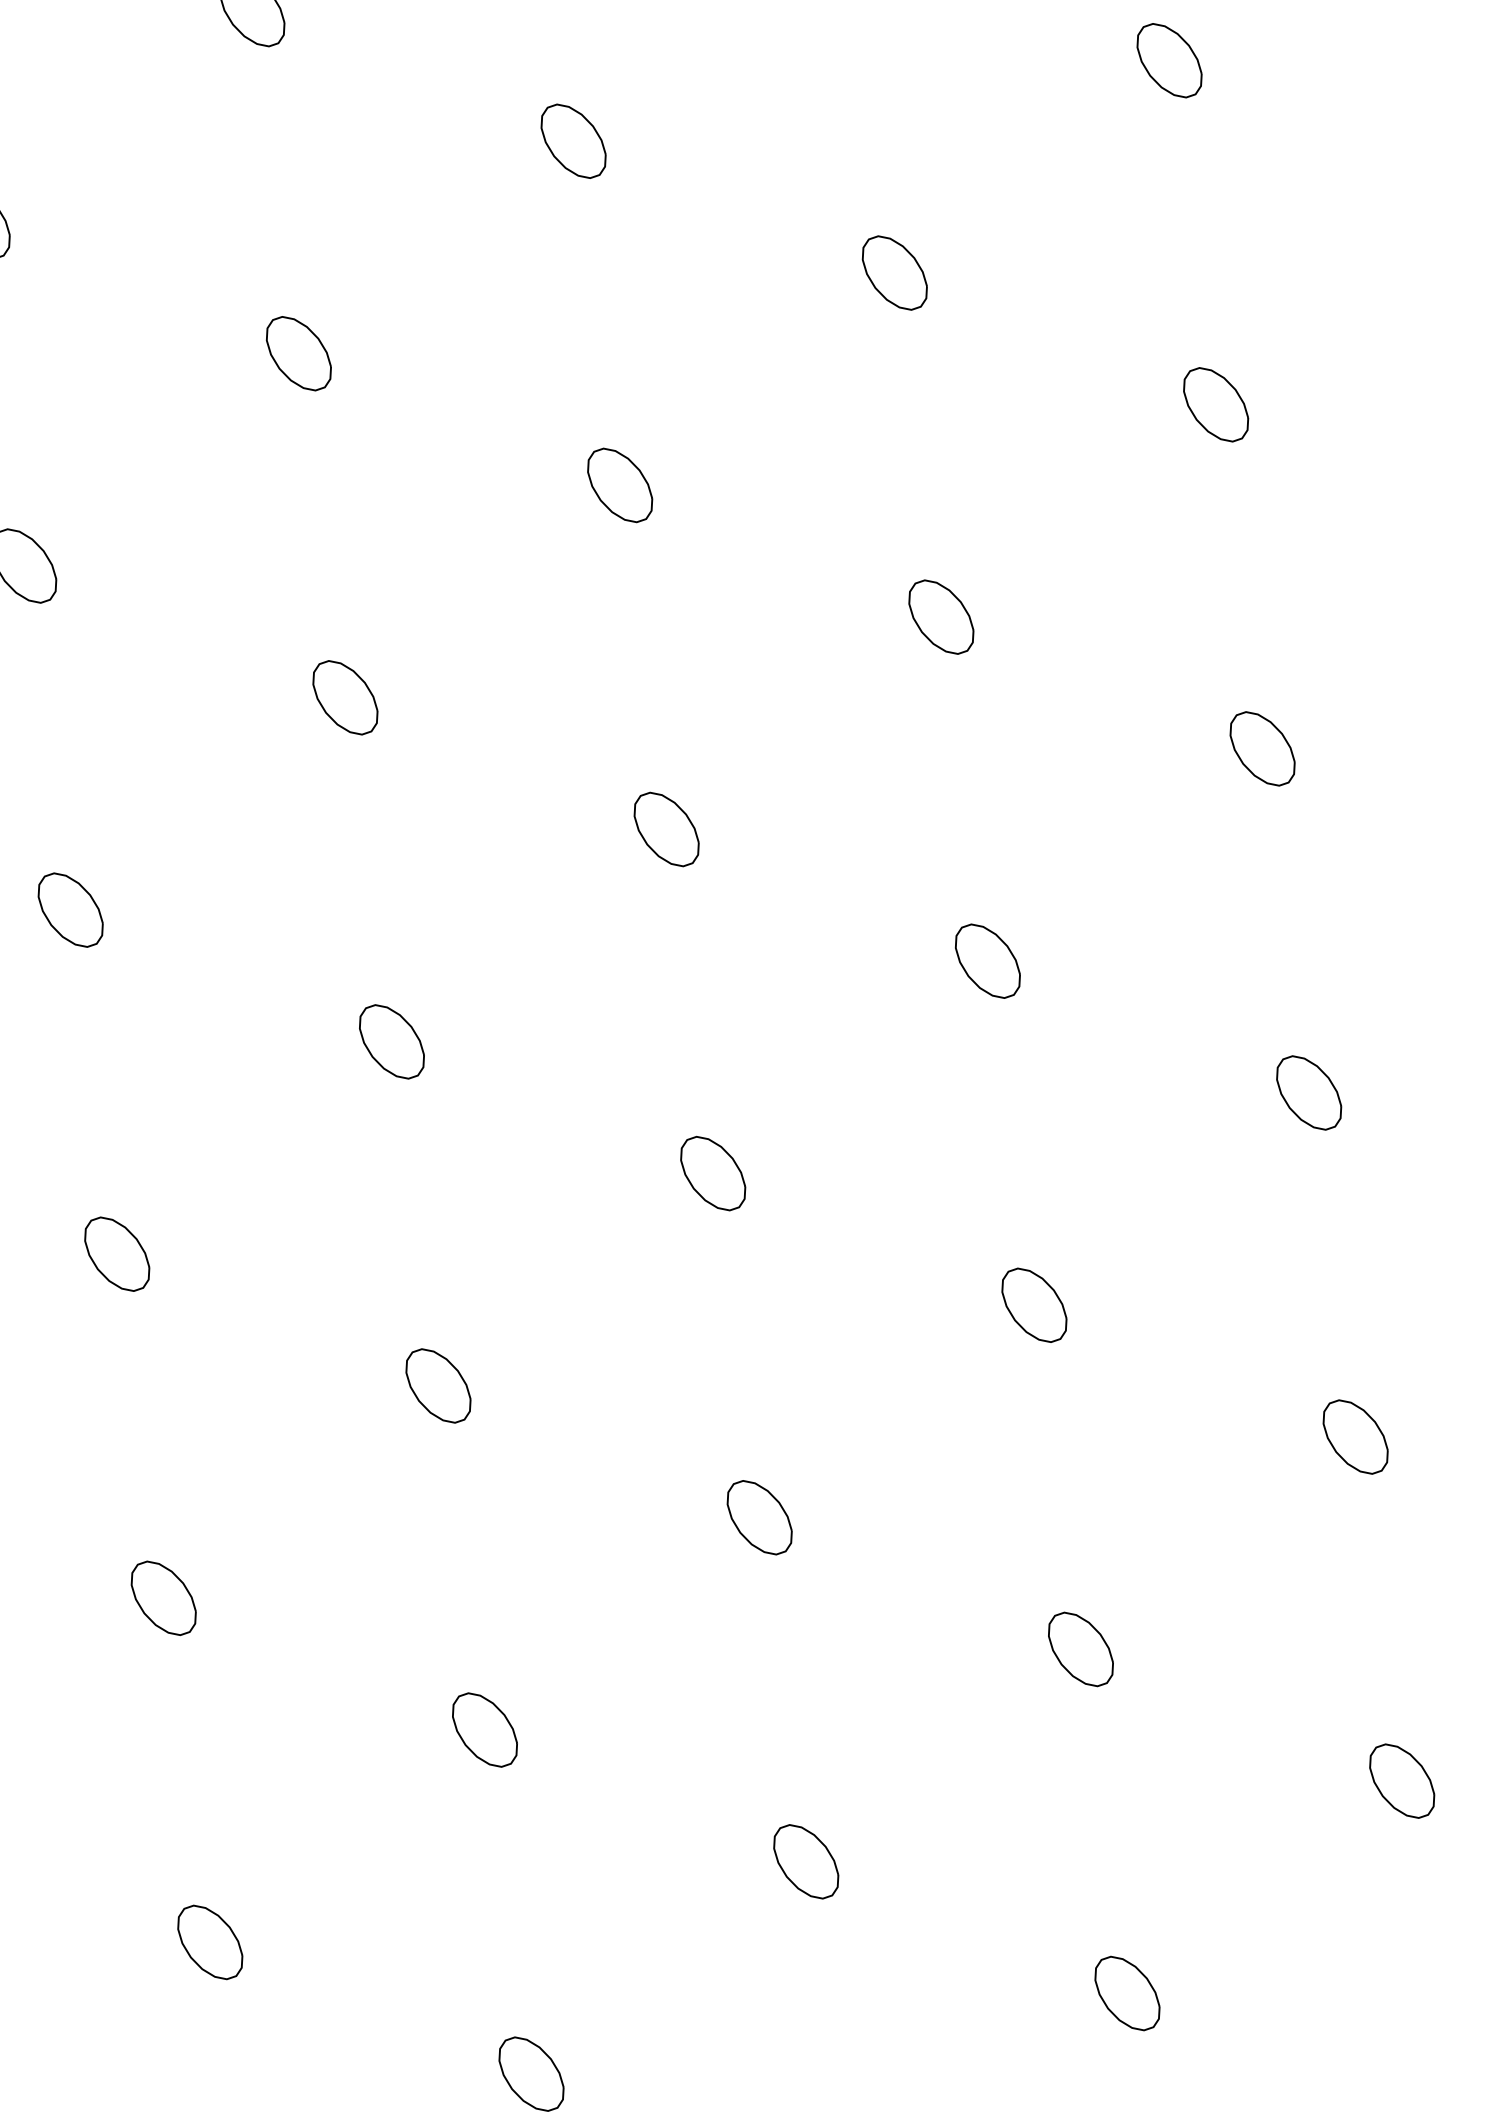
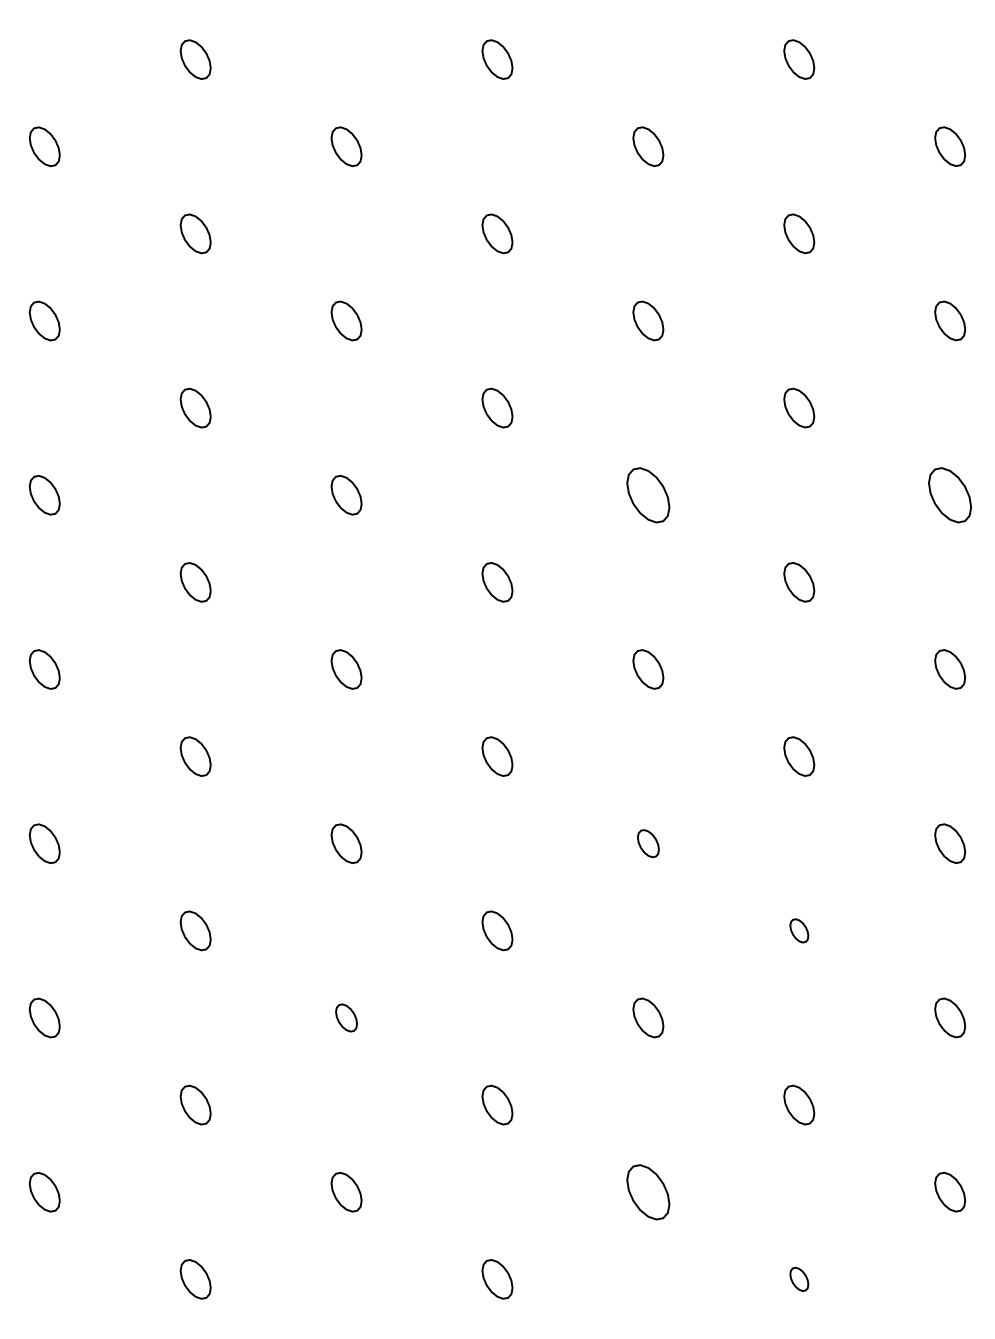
part: (1216, 403) -> (950, 494), size x1.4
part: (620, 483) -> (648, 494), size x1.4
part: (713, 1173) -> (648, 843), size x0.7
part: (1034, 1304) -> (799, 930), size x0.6
part: (163, 1597) -> (346, 1017), size x0.7
part: (806, 1860) -> (648, 1191), size x1.4
part: (1127, 1993) -> (799, 1279), size x0.6

